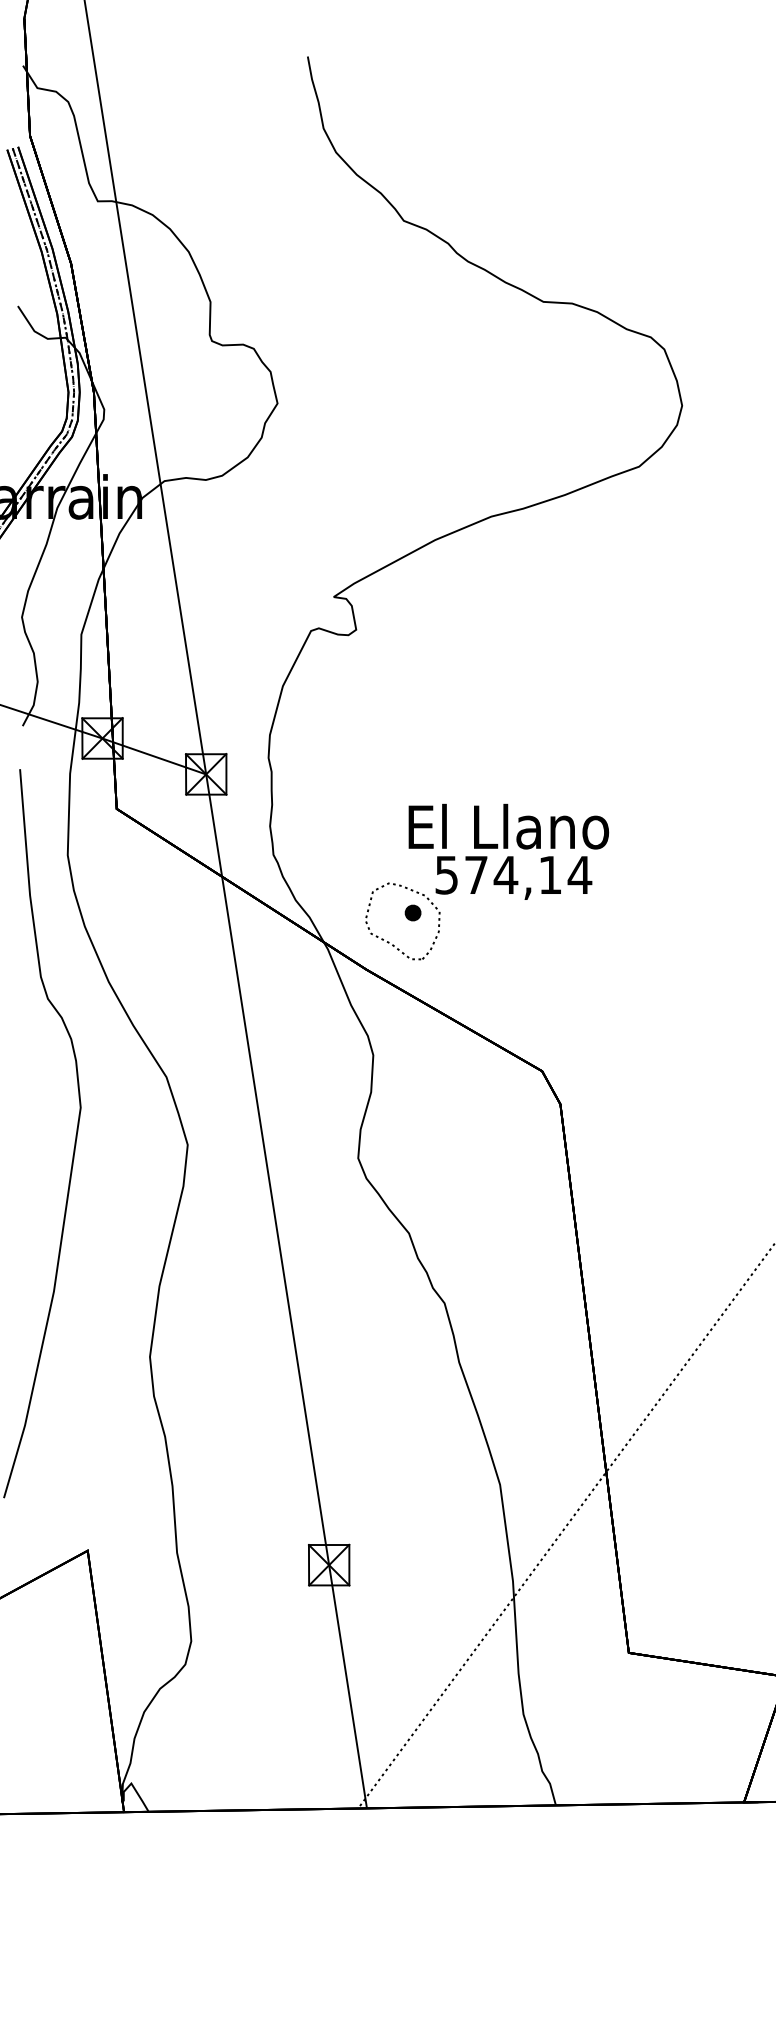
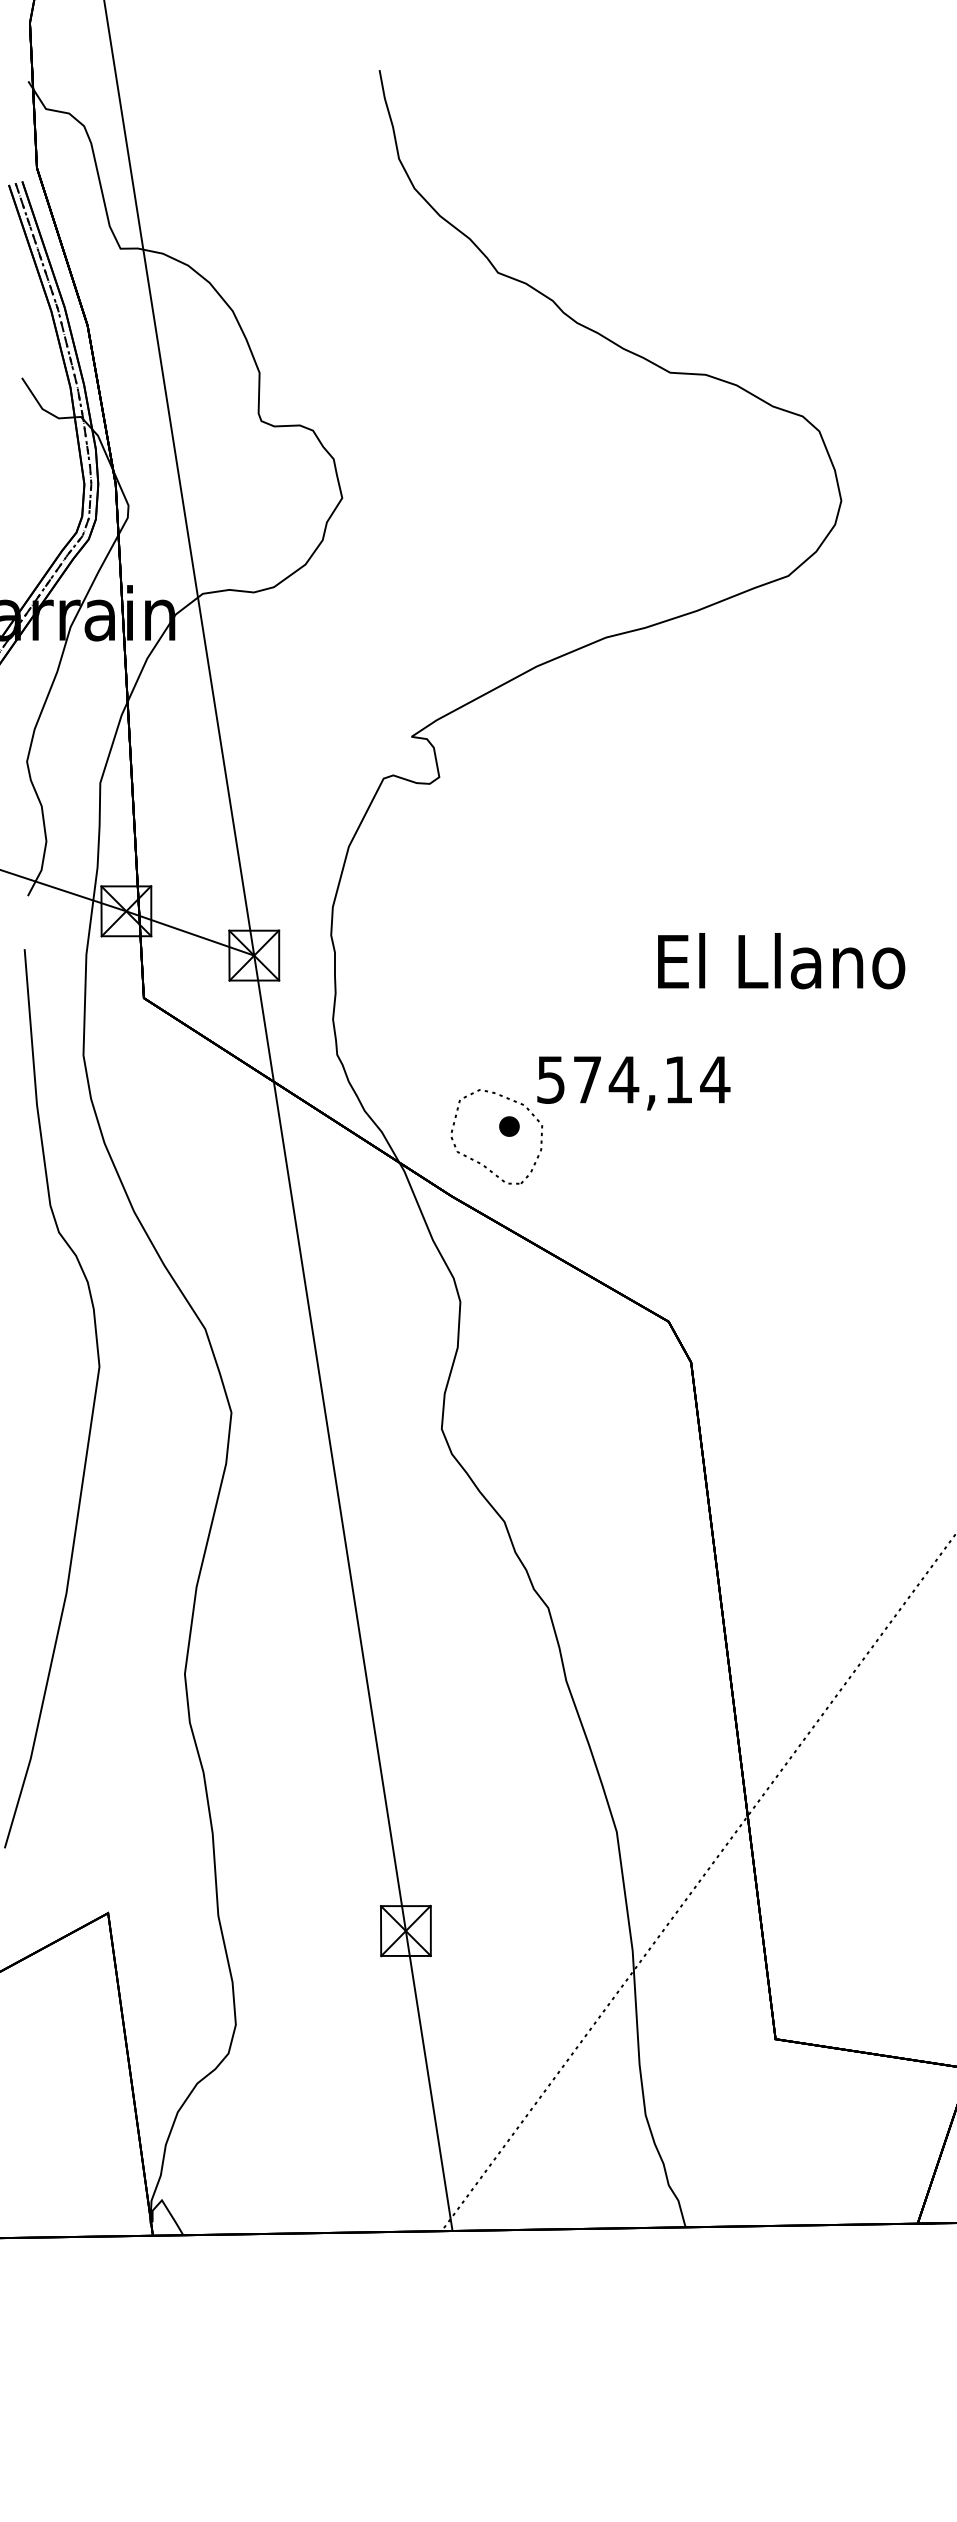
text: (508, 827) -> (781, 961), moved

